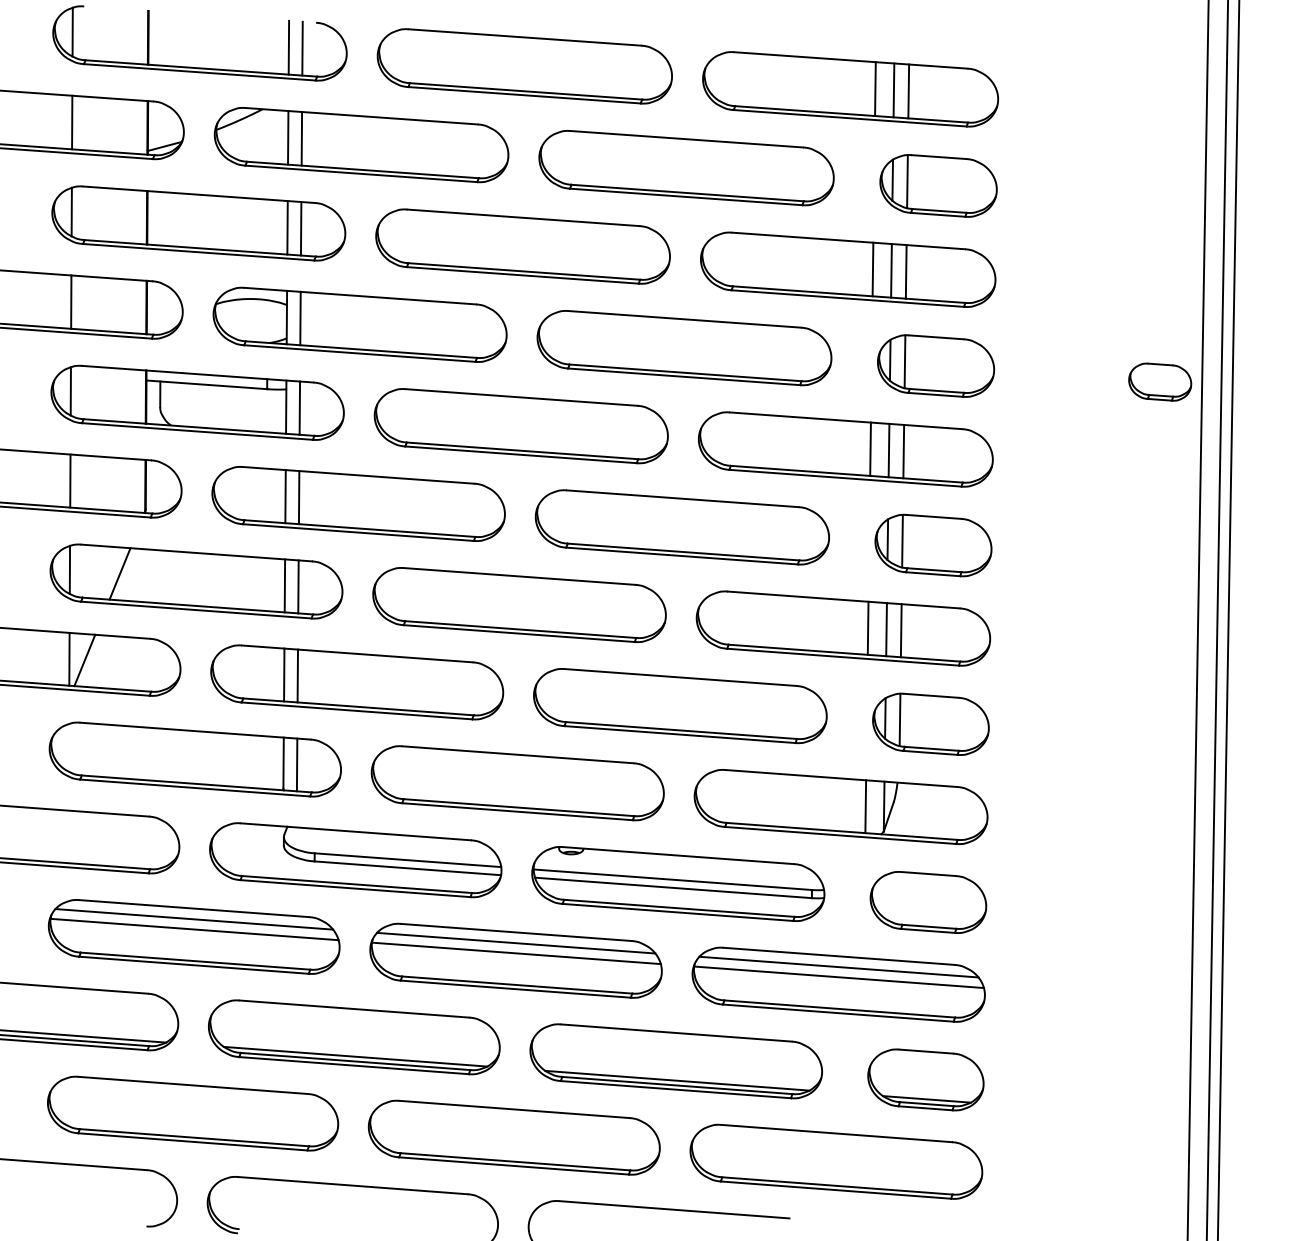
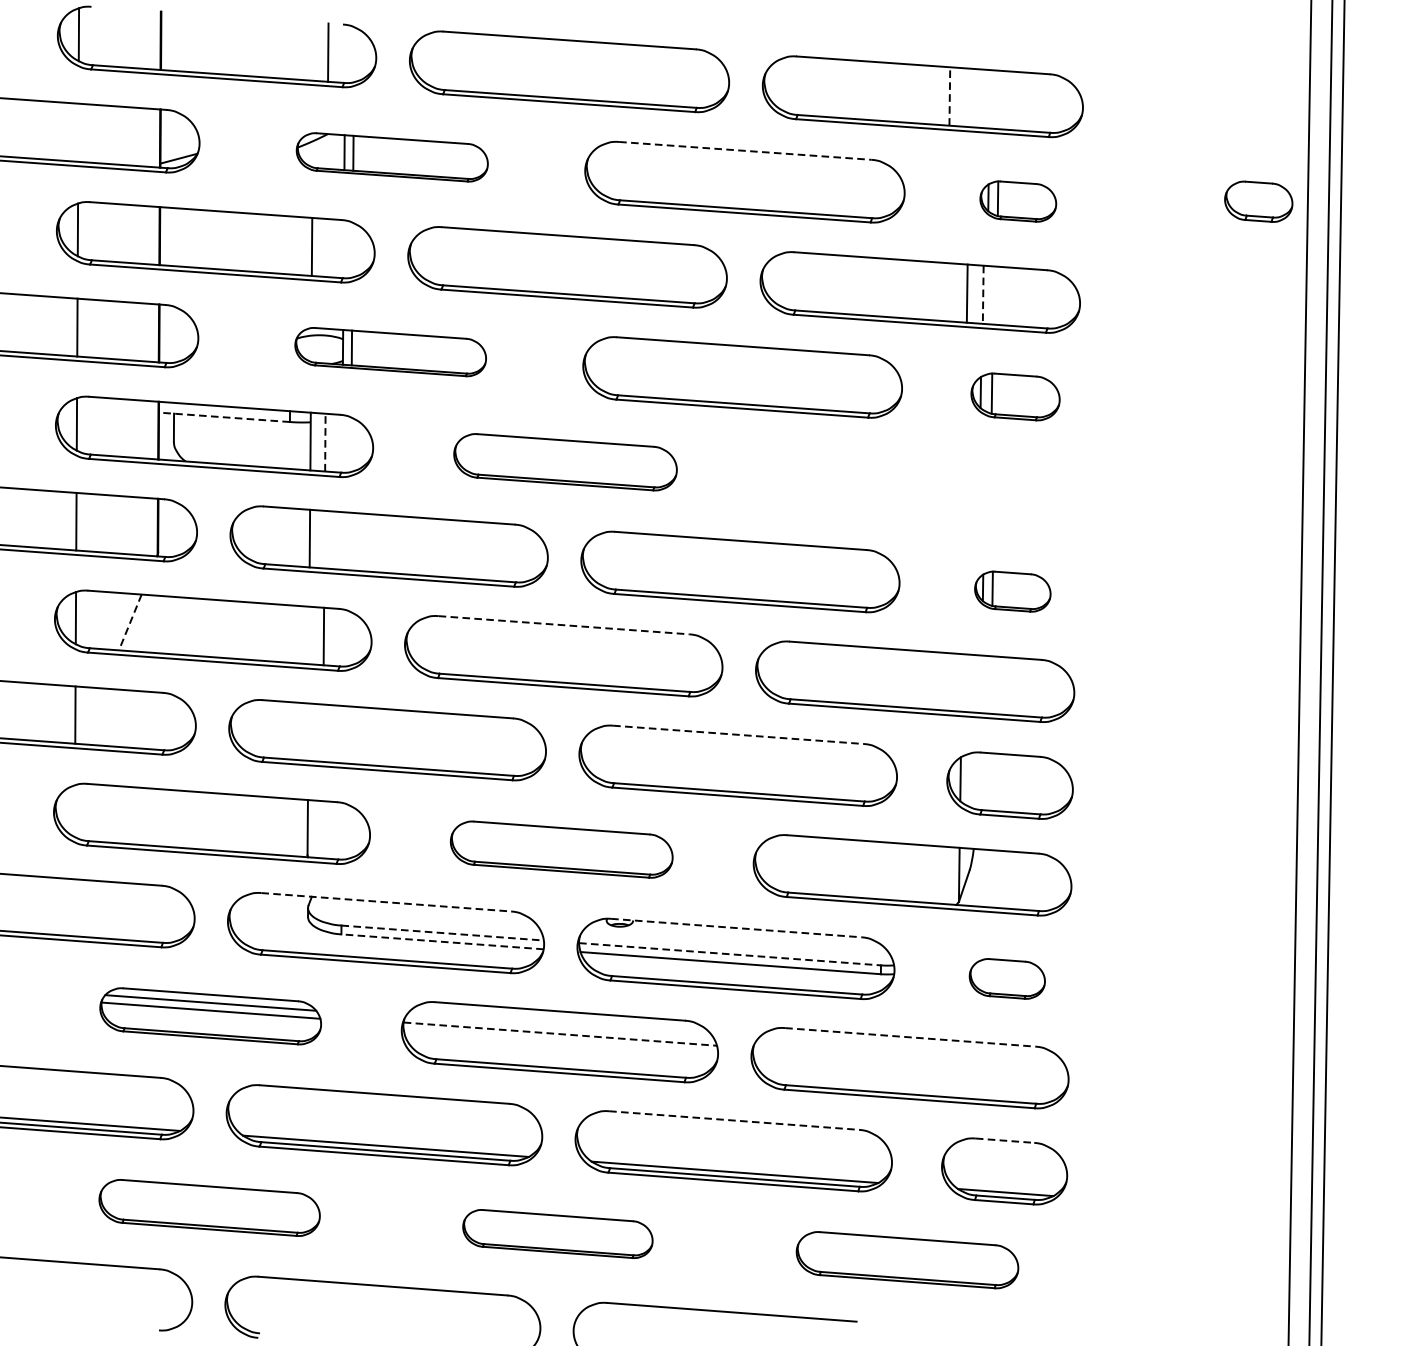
line: (288, 47) -> (313, 51), removed
line: (875, 89) -> (949, 96), solid -> dashed
line: (893, 90) -> (969, 98), removed
line: (908, 91) -> (985, 99), removed
line: (72, 122) -> (78, 132), removed
line: (686, 139) -> (744, 151), solid -> dashed
part: (361, 145) -> (392, 157), size x0.6
part: (938, 185) -> (1018, 201), size x0.6
line: (300, 228) -> (326, 247), removed
line: (872, 269) -> (946, 292), removed
line: (906, 271) -> (983, 294), solid -> dashed
part: (359, 324) -> (390, 351), size x0.6
part: (935, 365) -> (1014, 396), size x0.7
part: (1160, 381) -> (1259, 201), moved
line: (206, 384) -> (224, 416), solid -> dashed
line: (299, 408) -> (324, 443), solid -> dashed
part: (520, 426) -> (564, 462), size x0.7
part: (845, 449) -> (917, 487), removed
line: (298, 497) -> (323, 539), removed
part: (933, 545) -> (1012, 591), size x0.6
line: (120, 573) -> (130, 622), solid -> dashed
line: (519, 576) -> (563, 625), solid -> dashed
line: (284, 585) -> (308, 635), removed
line: (867, 627) -> (941, 680), removed
line: (886, 629) -> (961, 682), removed
line: (900, 630) -> (977, 683), removed
line: (84, 660) -> (91, 716), removed
line: (284, 674) -> (308, 731), removed
line: (297, 675) -> (322, 732), removed
line: (680, 677) -> (738, 734), solid -> dashed
line: (899, 719) -> (975, 780), removed
line: (296, 764) -> (321, 829), removed
part: (517, 783) -> (561, 849), size x0.7
line: (865, 806) -> (939, 874), removed
line: (356, 831) -> (386, 901), solid -> dashed
line: (678, 855) -> (736, 927), solid -> dashed
line: (407, 860) -> (442, 933), solid -> dashed
line: (407, 868) -> (442, 942), solid -> dashed
line: (672, 879) -> (729, 953), solid -> dashed
part: (928, 902) -> (1007, 978), size x0.6
part: (193, 936) -> (209, 1015), size x0.7
line: (516, 942) -> (560, 1022), removed
line: (516, 953) -> (560, 1034), solid -> dashed
line: (839, 956) -> (910, 1037), solid -> dashed
line: (838, 966) -> (909, 1048), removed
line: (838, 977) -> (909, 1060), removed
line: (677, 1033) -> (735, 1121), solid -> dashed
line: (926, 1051) -> (1005, 1140), solid -> dashed
part: (193, 1113) -> (209, 1207), size x0.7
part: (513, 1137) -> (557, 1233), size x0.6
part: (836, 1161) -> (907, 1259), size x0.7

